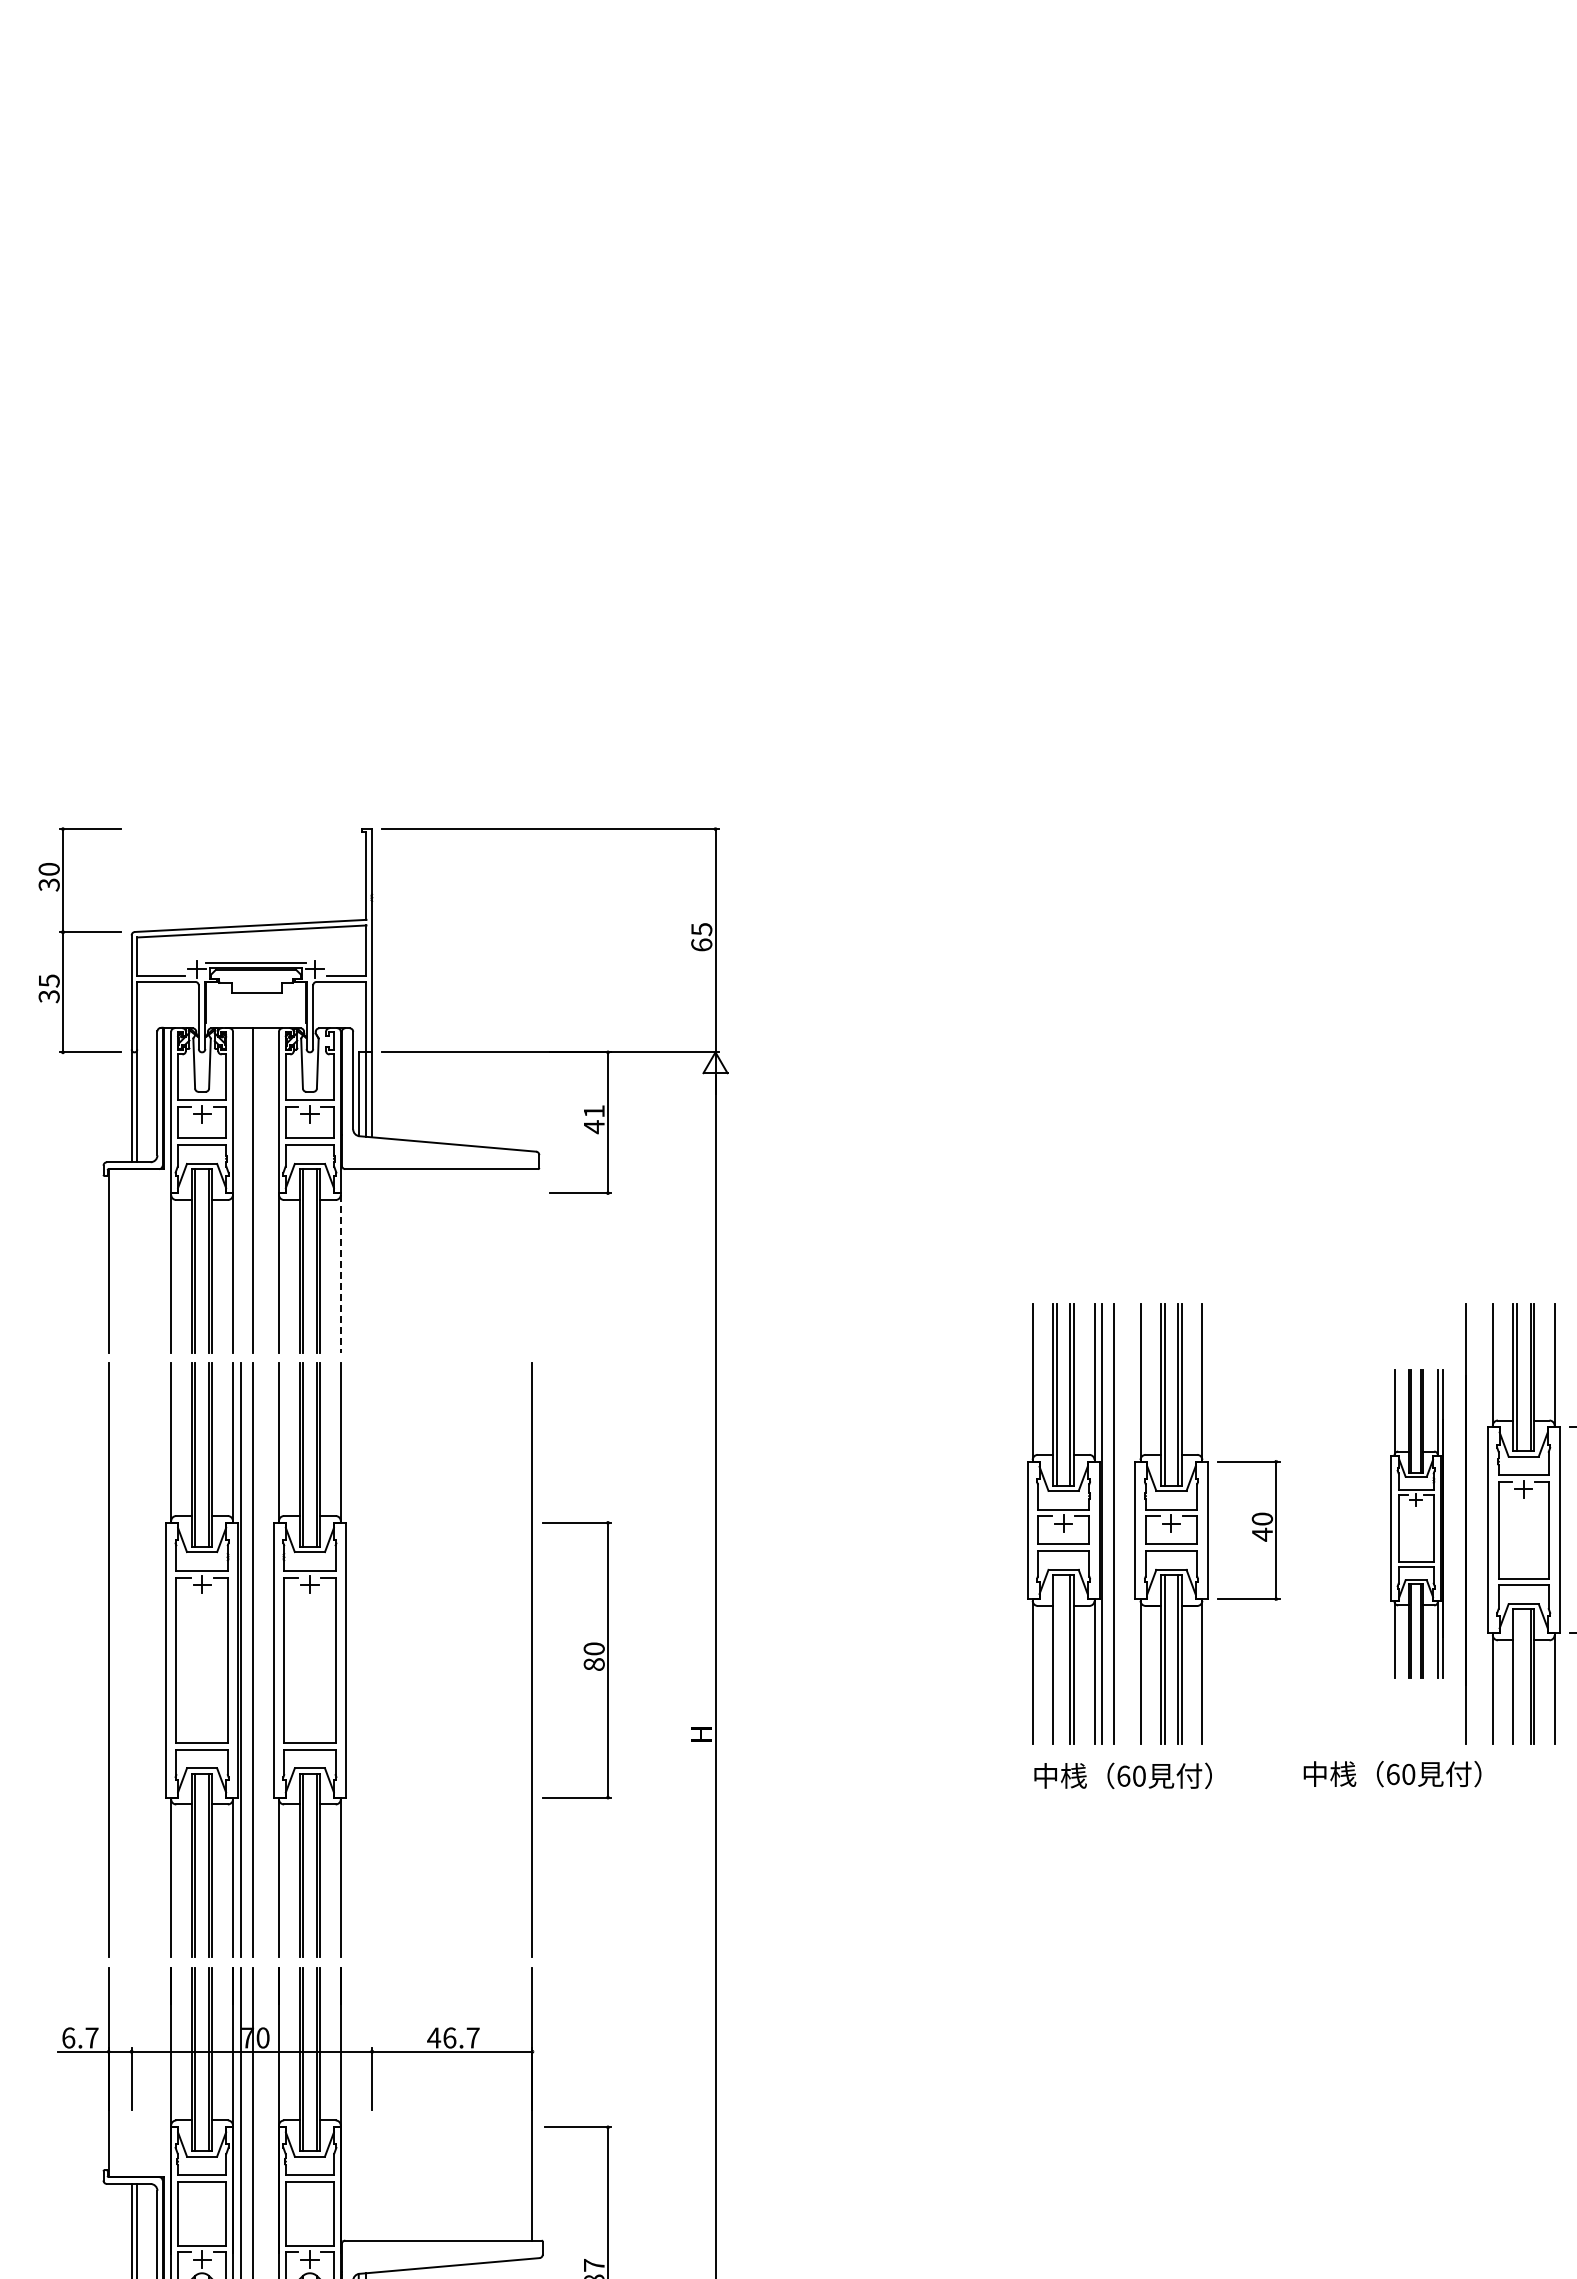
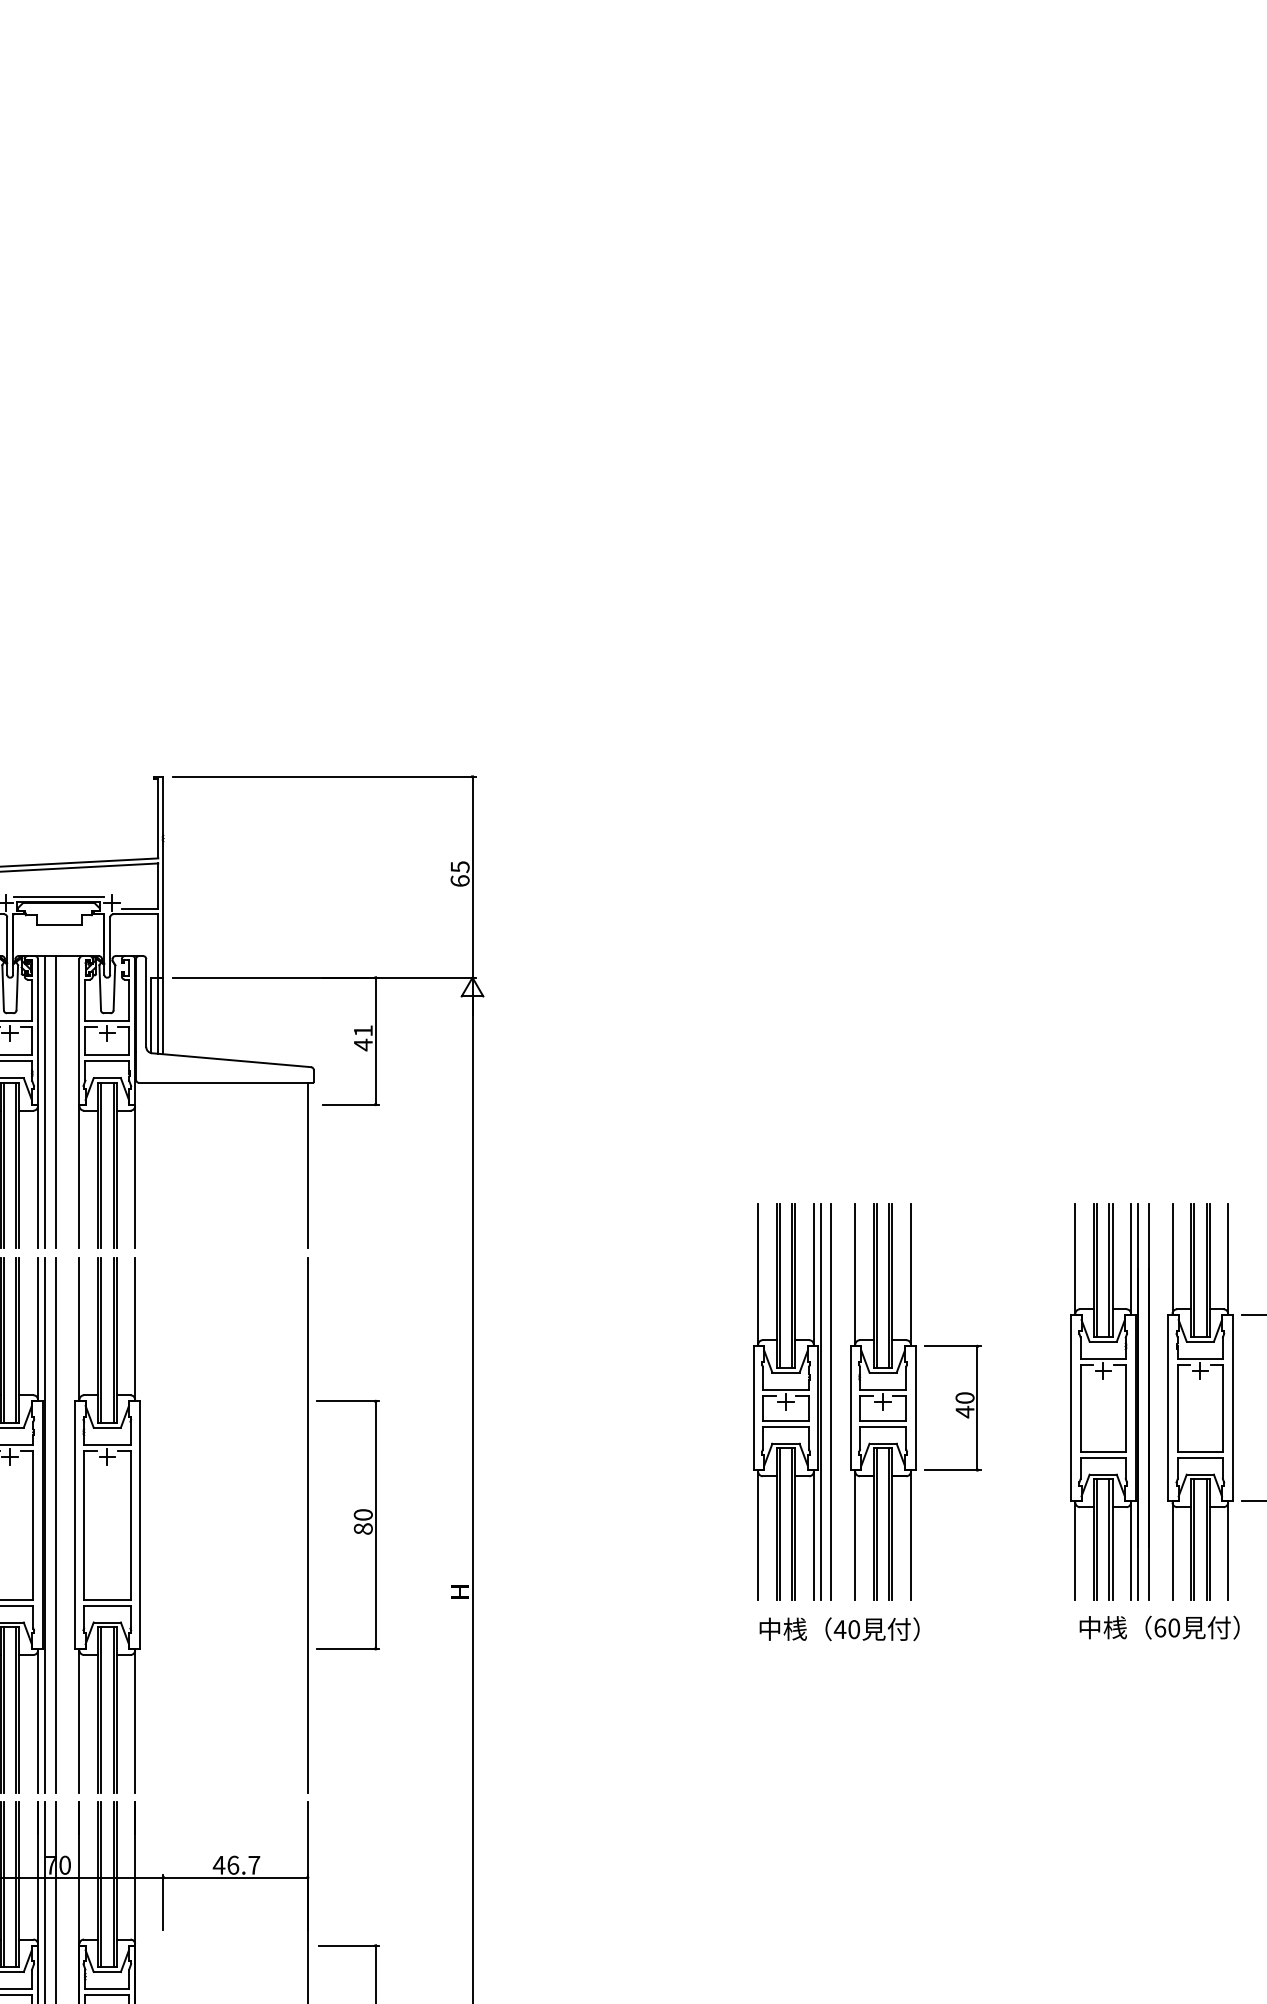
line: (240, 1190) -> (44, 1102), added
line: (532, 1260) -> (307, 1165), added
line: (340, 1274) -> (134, 1177), dashed -> solid
part: (1416, 1523) -> (1103, 1401), size x1.43
line: (1056, 1659) -> (779, 1524), added
line: (1516, 1676) -> (1193, 1539), added
text: (1392, 1774) -> (1159, 1628), moved
text: (1123, 1775) -> (839, 1628), 60 -> 40

